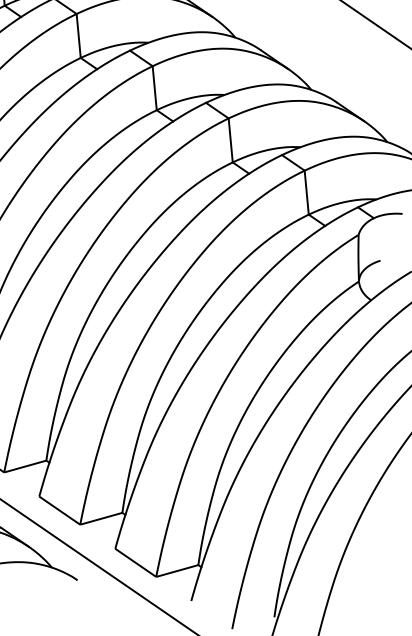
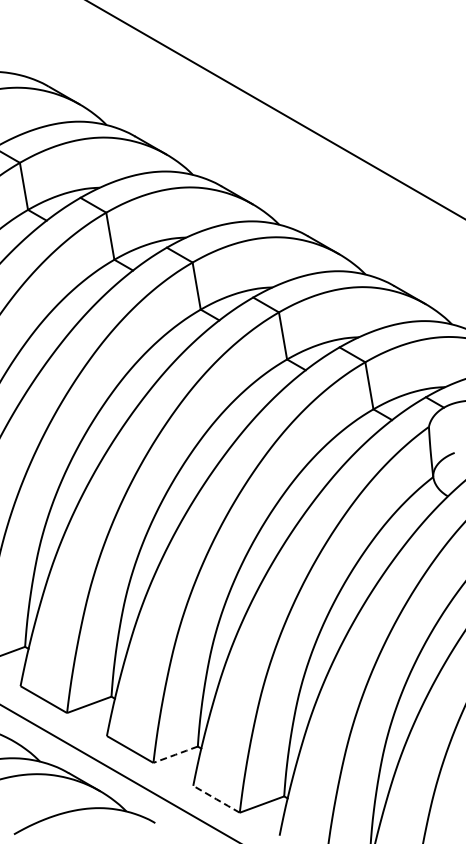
line: (101, 518) -> (175, 754), solid -> dashed
line: (135, 563) -> (216, 799), solid -> dashed

